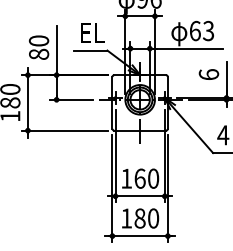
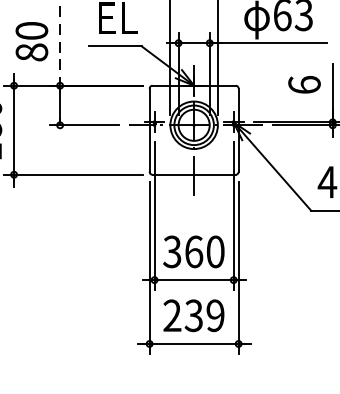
line: (56, 50) -> (59, 46), solid -> dashed
text: (126, 178) -> (172, 251), 160 -> 360
text: (140, 218) -> (194, 315), 180 -> 239

